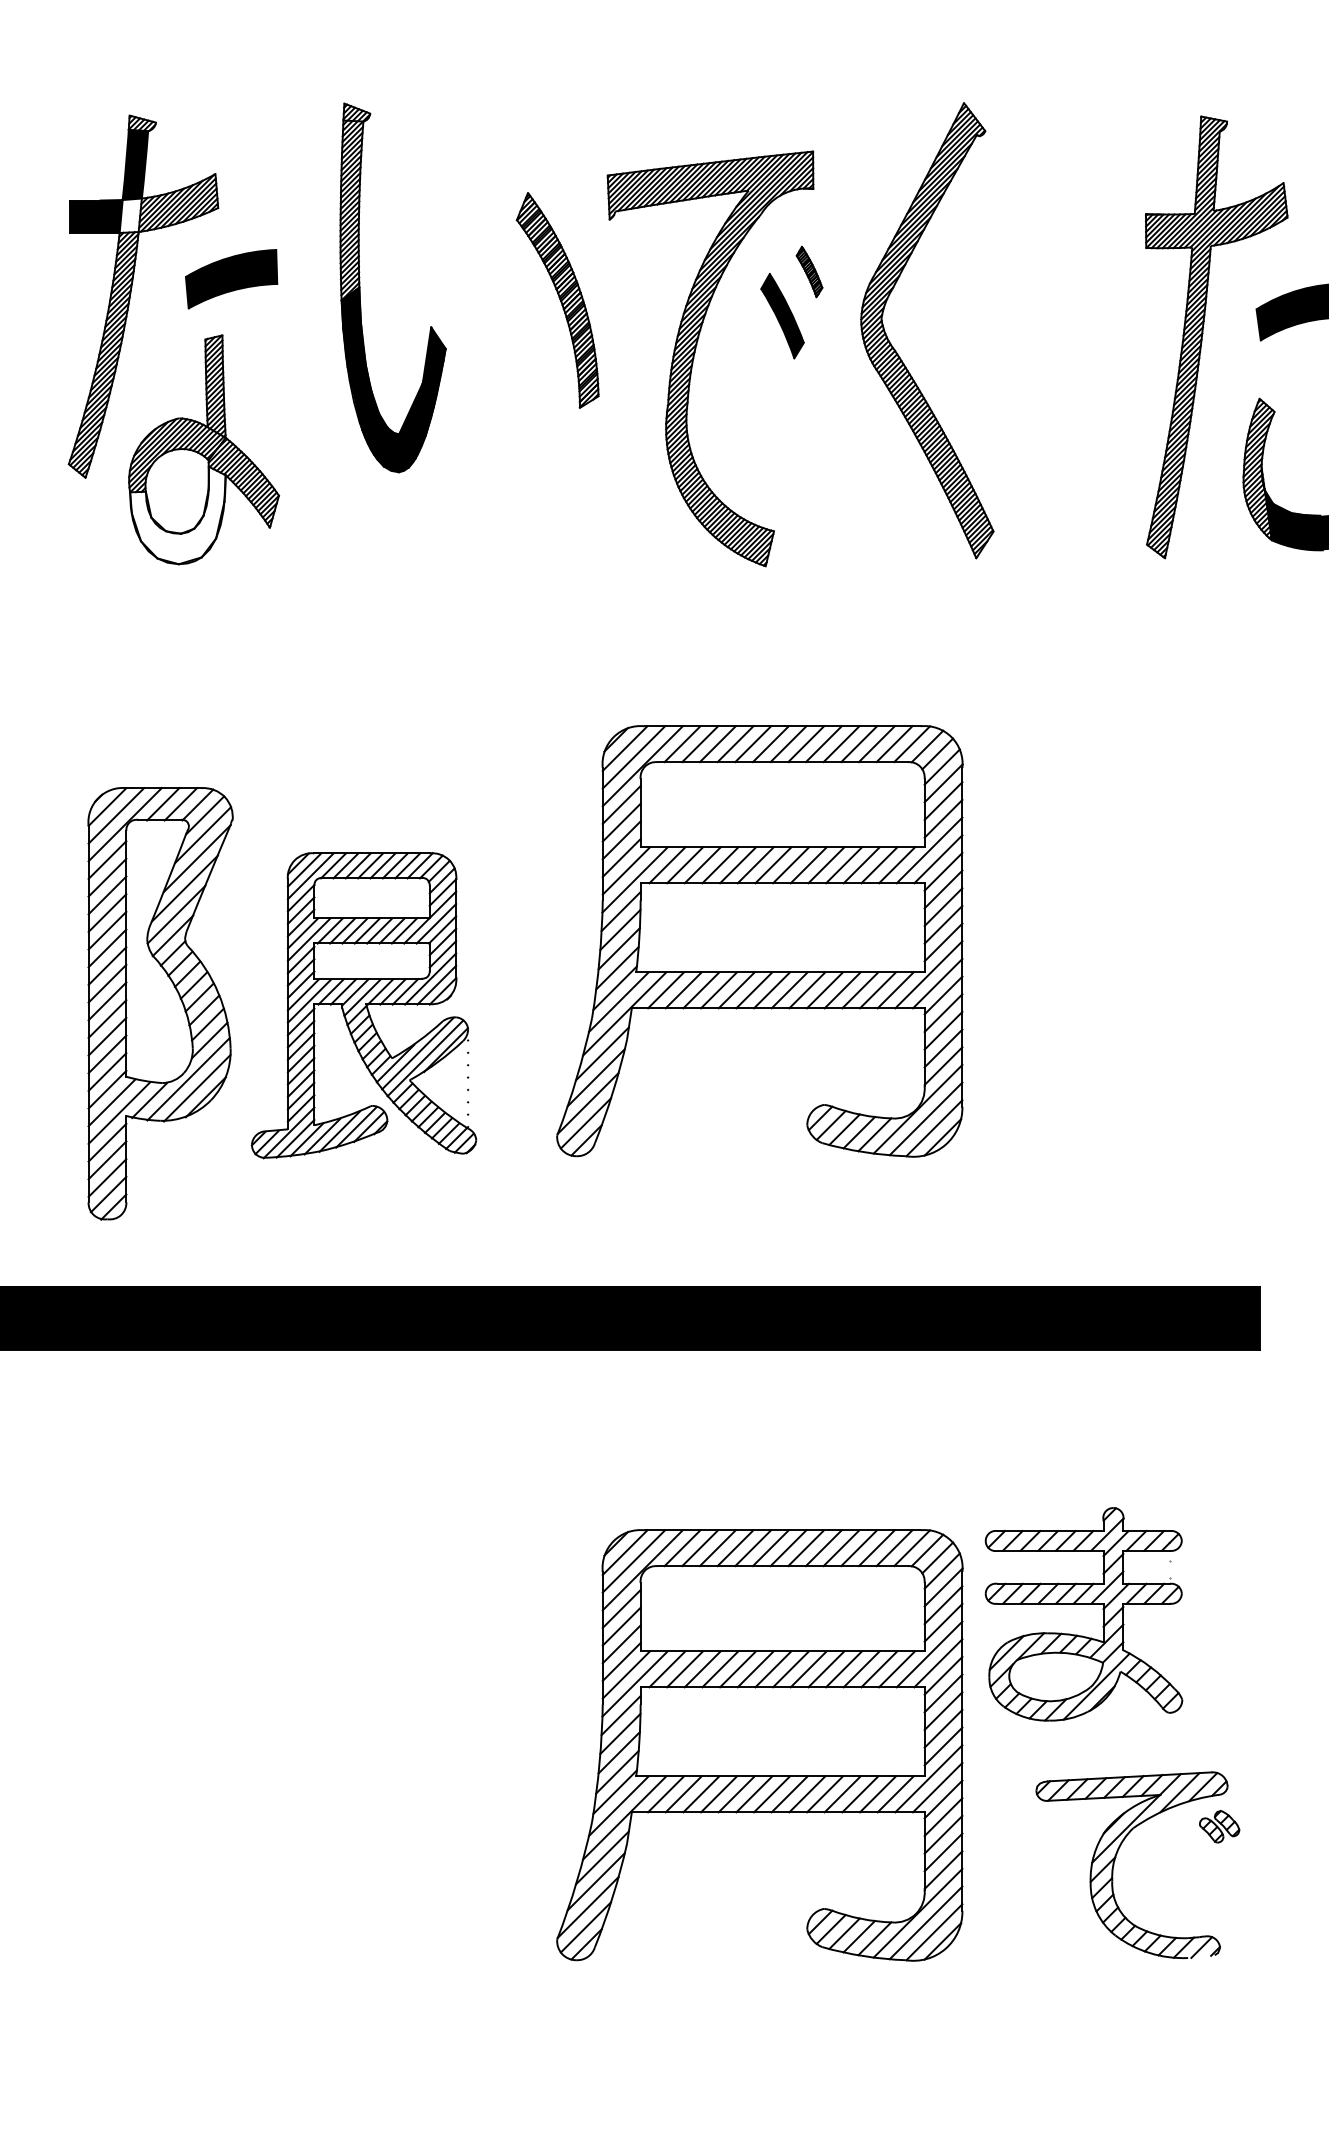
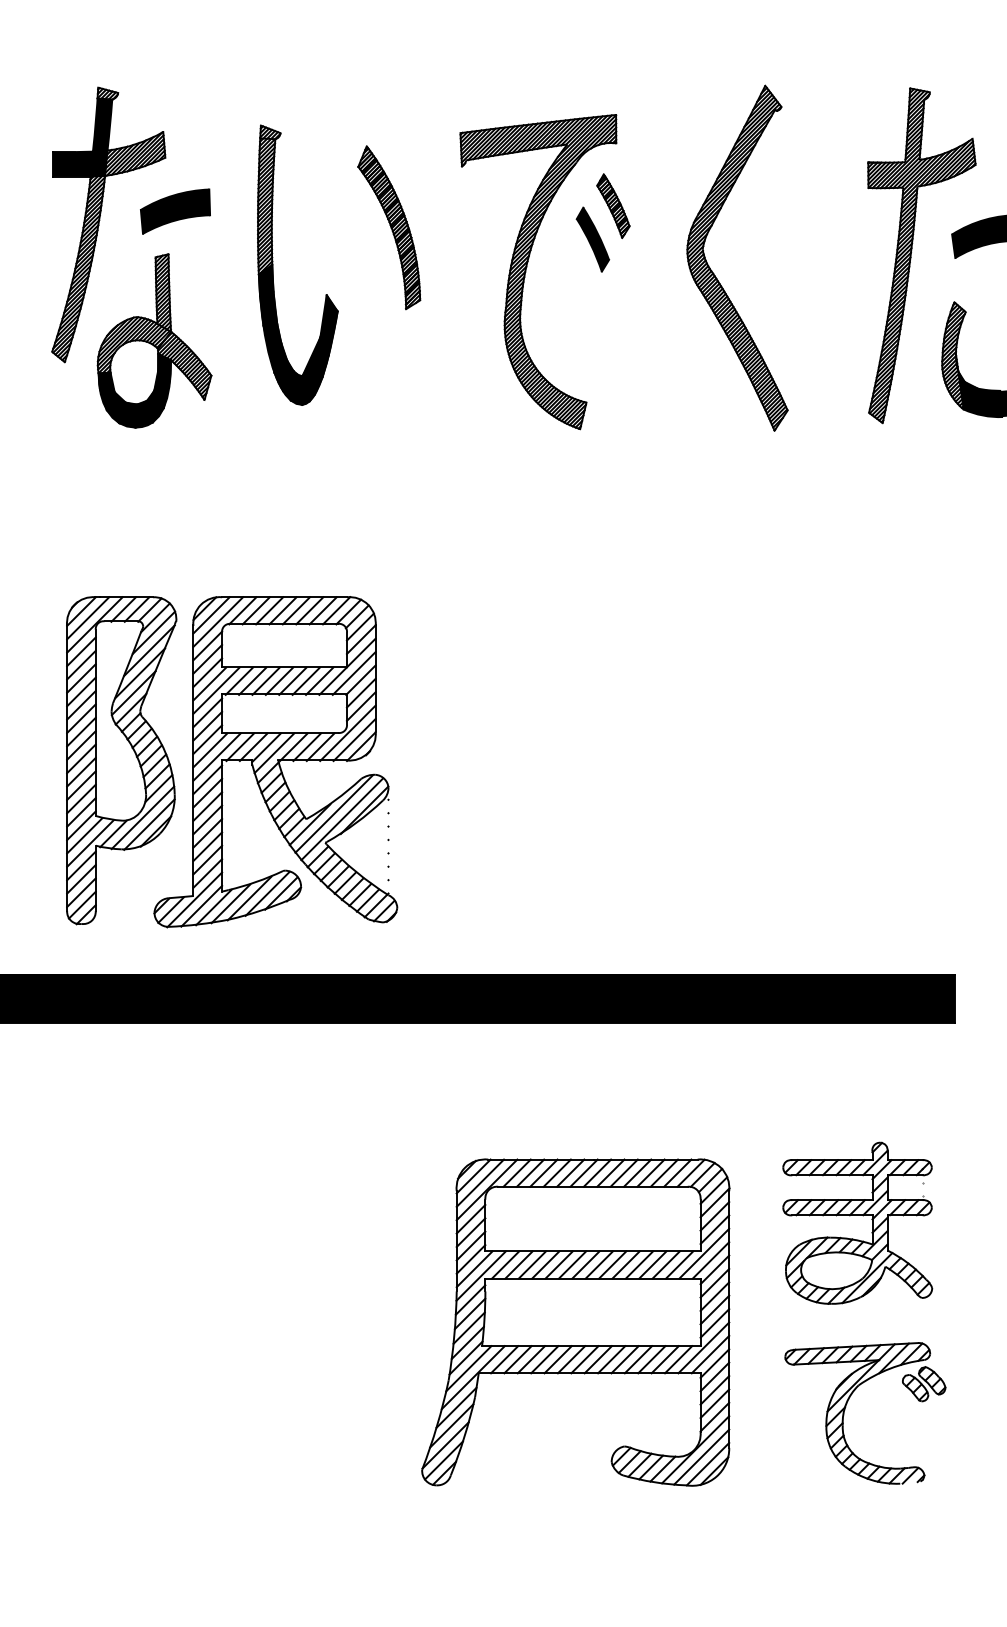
fill: (130, 215) -> (98, 163), added
part: (809, 271) -> (613, 205), size x1.67
part: (360, 287) -> (273, 264), moved
part: (557, 300) -> (389, 227), moved
part: (896, 350) -> (714, 273), moved
fill: (177, 515) -> (134, 390), added
part: (759, 941) -> (575, 713), removed
part: (363, 1005) -> (275, 761), size x1.43
part: (1083, 1604) -> (857, 1215), moved
part: (1219, 1826) -> (924, 1384), size x1.43

